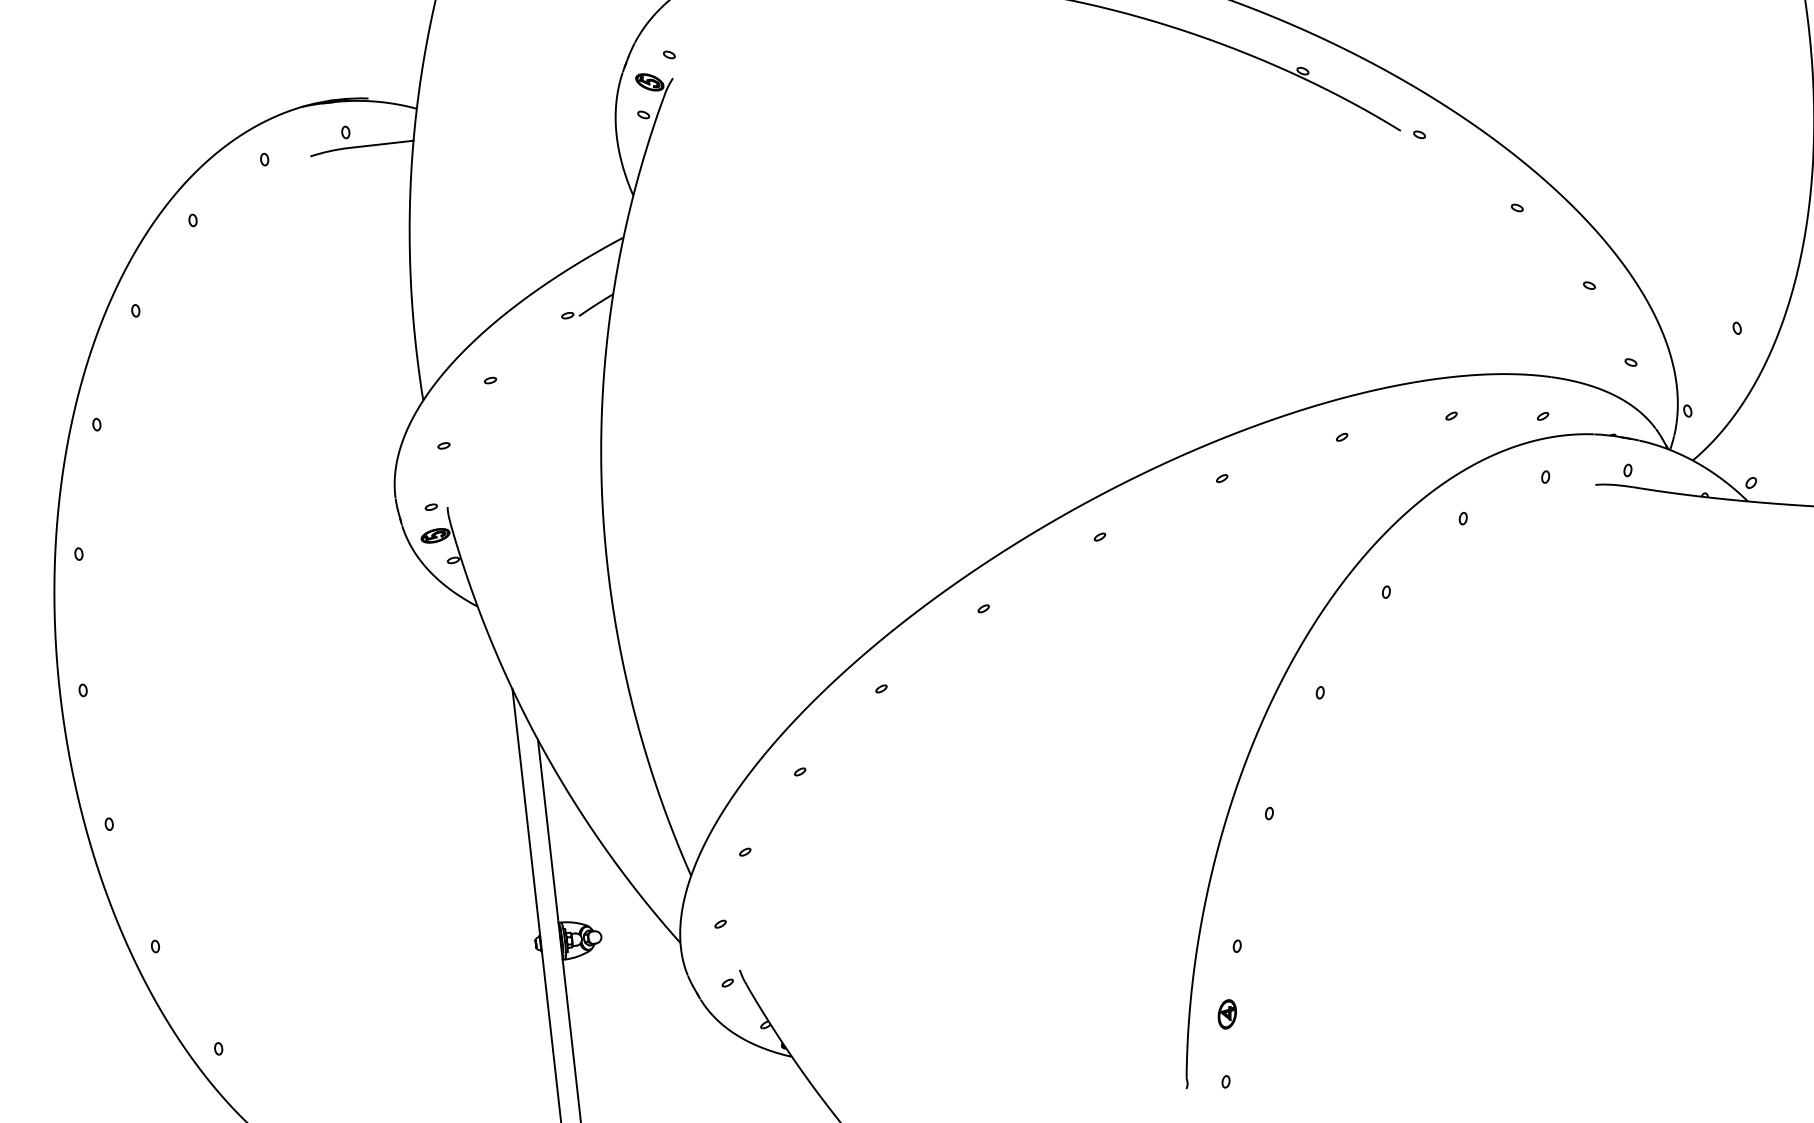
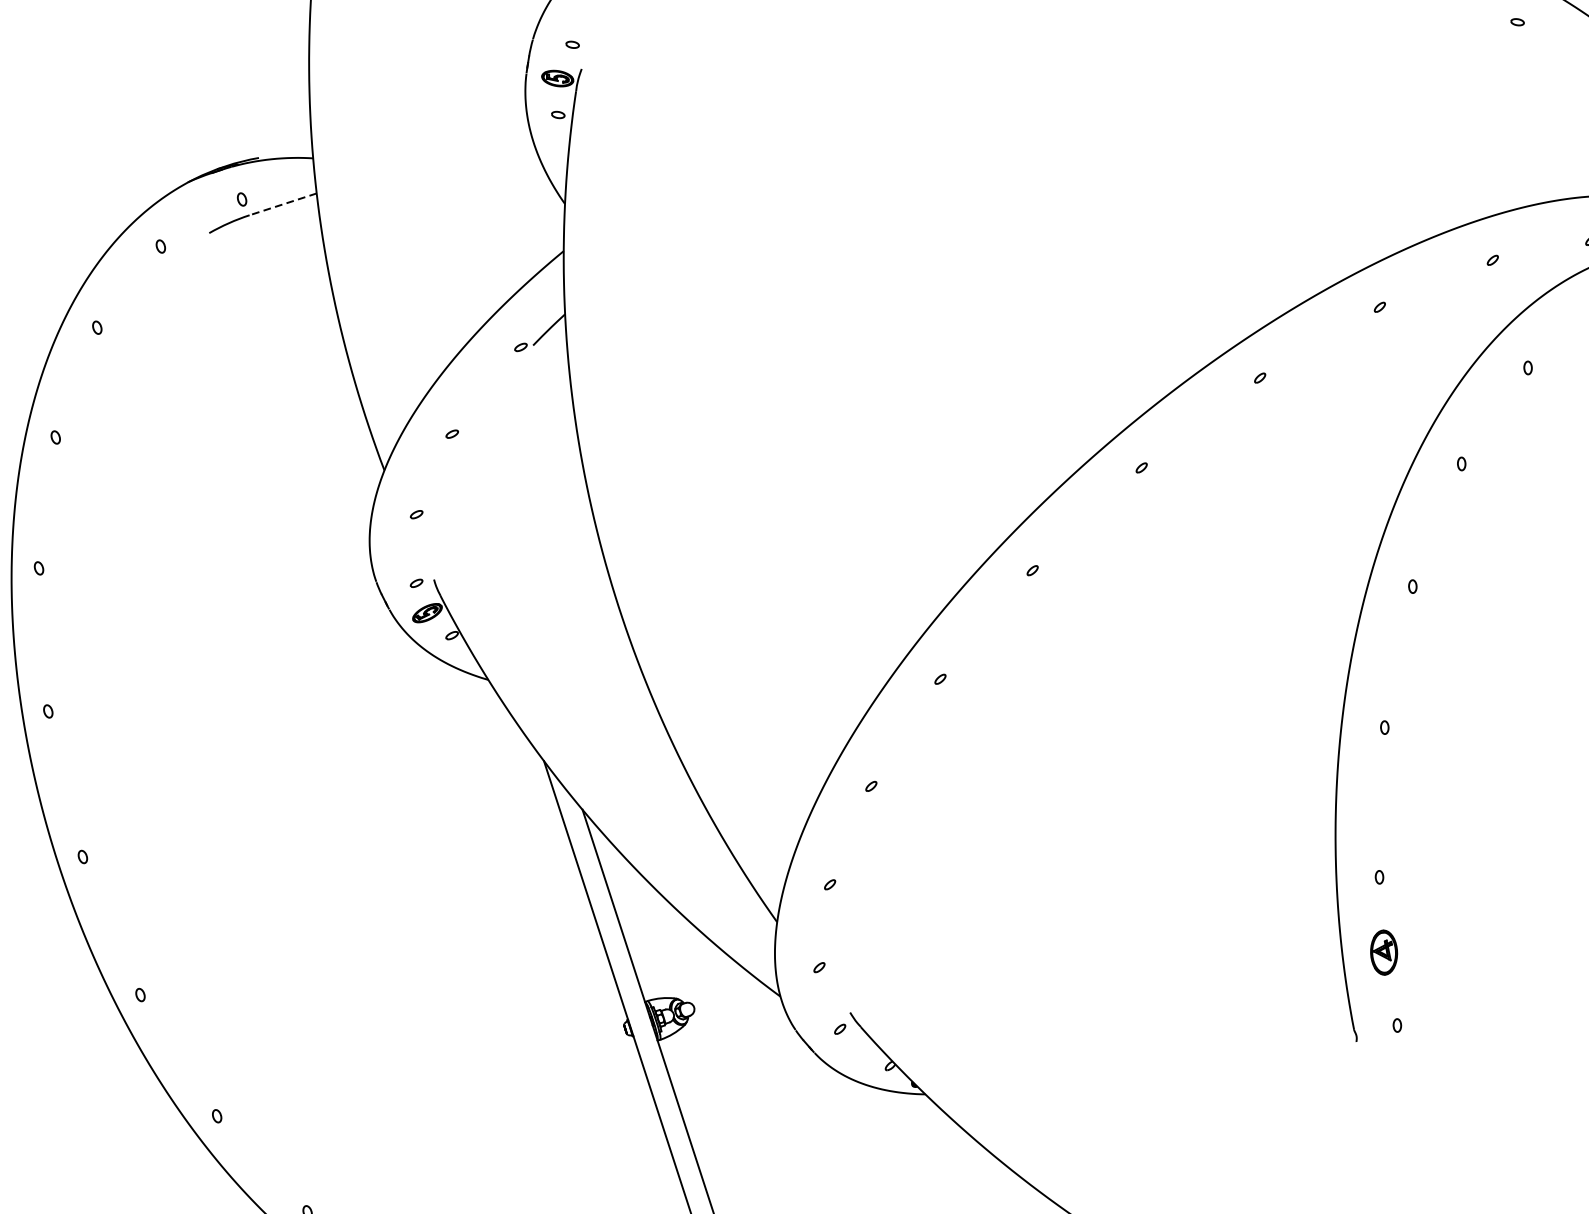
line: (381, 144) -> (283, 204), solid -> dashed
part: (1226, 1014) -> (1383, 953), size x1.4

